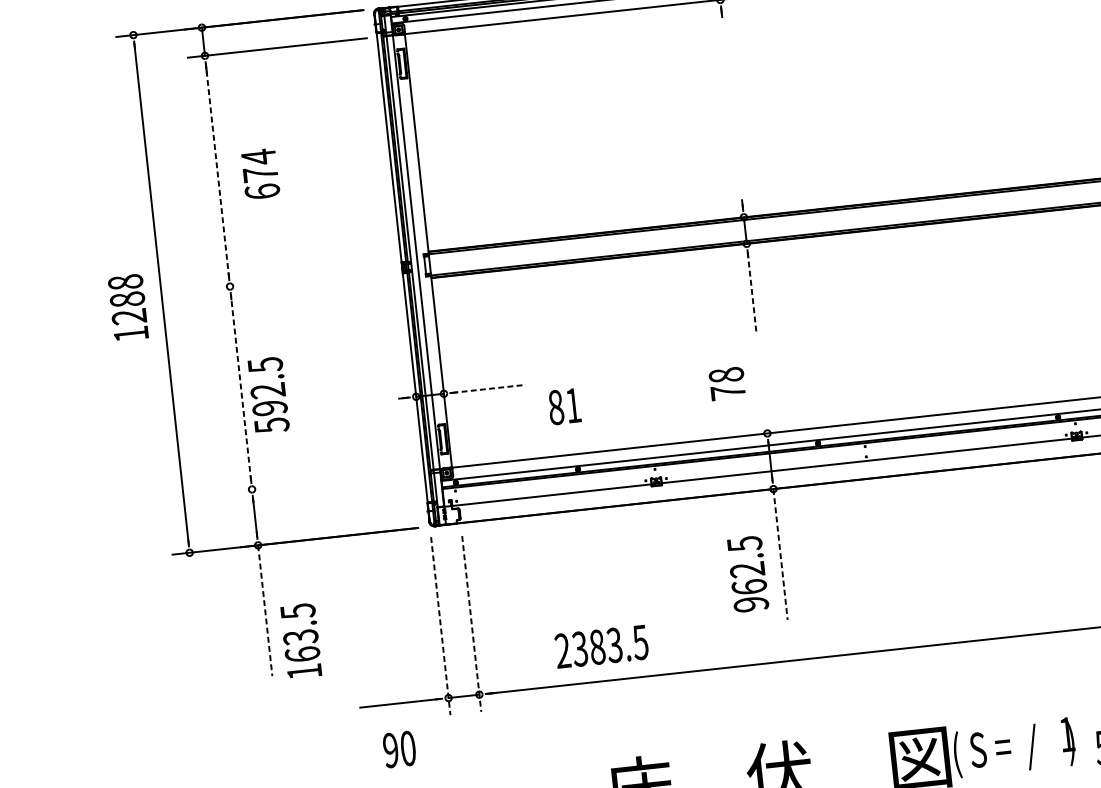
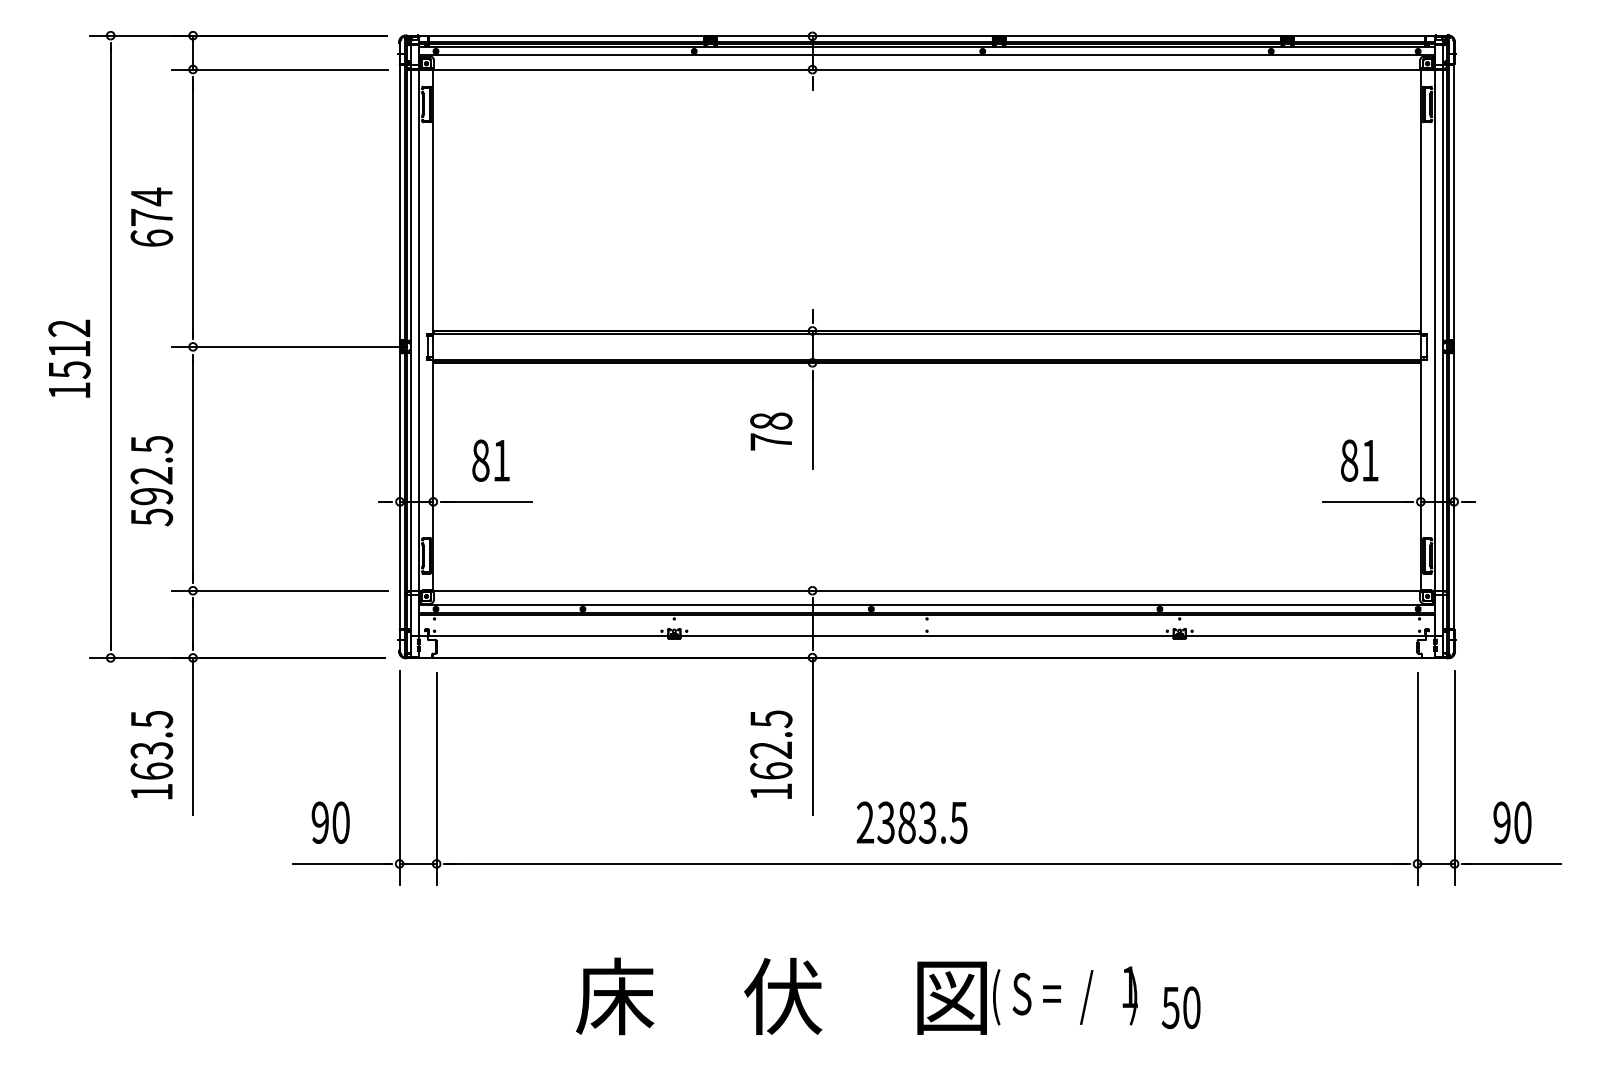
line: (217, 170) -> (193, 207), dashed -> solid
text: (260, 173) -> (151, 216), moved
line: (310, 277) -> (289, 346), added
line: (752, 292) -> (812, 421), dashed -> solid
text: (127, 299) -> (69, 348), 1288 -> 1512
text: (727, 383) -> (771, 431), moved
line: (241, 387) -> (193, 468), dashed -> solid
line: (489, 388) -> (488, 501), dashed -> solid
text: (268, 395) -> (151, 481), moved
text: (564, 406) -> (490, 460), moved
line: (323, 481) -> (279, 590), added
line: (780, 554) -> (812, 736), dashed -> solid
text: (751, 604) -> (771, 791), 962.5 -> 162.5
line: (265, 610) -> (193, 736), dashed -> solid
line: (471, 623) -> (436, 778), dashed -> solid
line: (440, 626) -> (399, 778), dashed -> solid
text: (300, 641) -> (151, 755), moved
text: (601, 646) -> (911, 822), moved
text: (399, 749) -> (330, 822), moved

